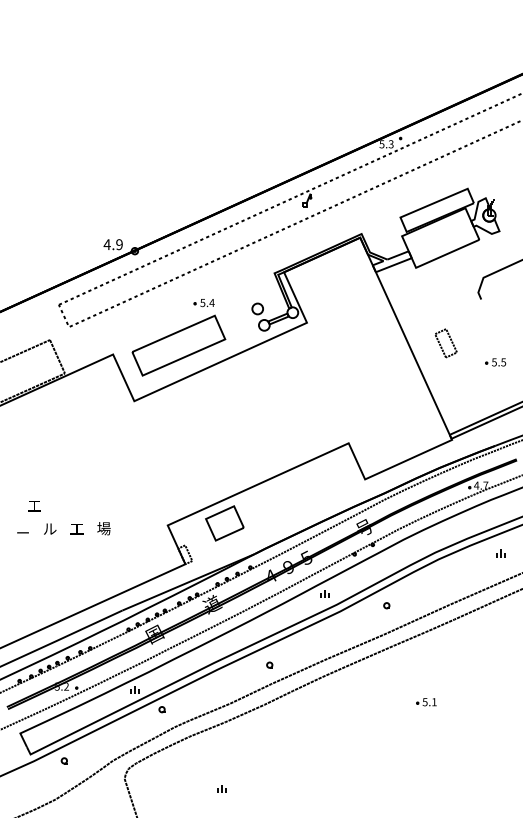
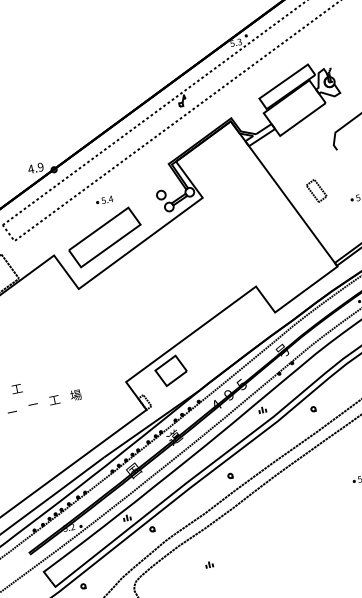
part: (203, 303) -> (104, 200), moved
text: (50, 528) -> (33, 404), ル -> ー
part: (221, 788) -> (209, 564), moved

